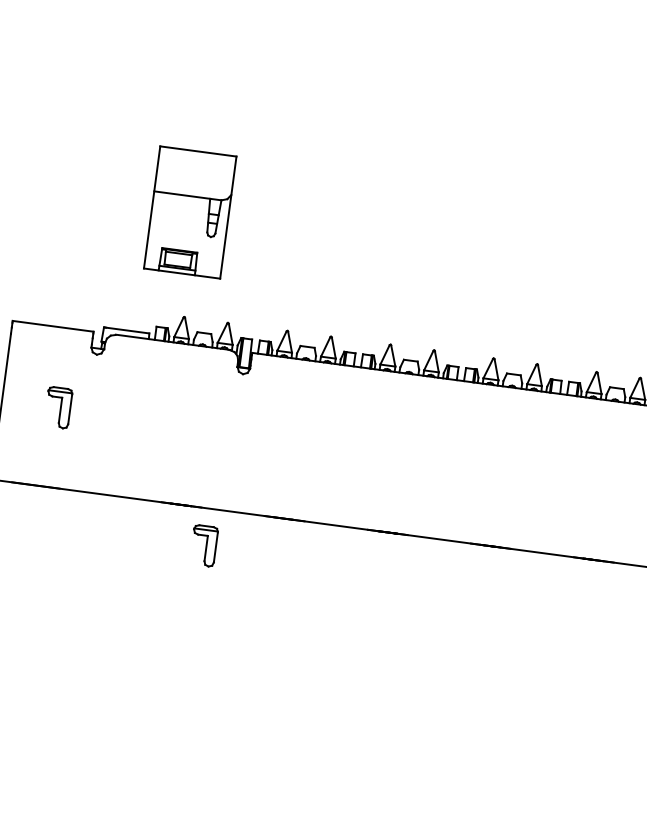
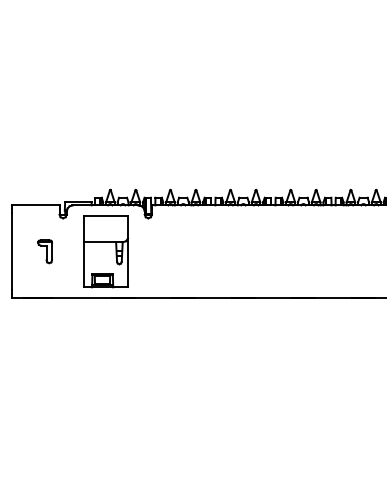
part: (189, 212) -> (105, 251), moved
part: (202, 545) -> (138, 319), removed

